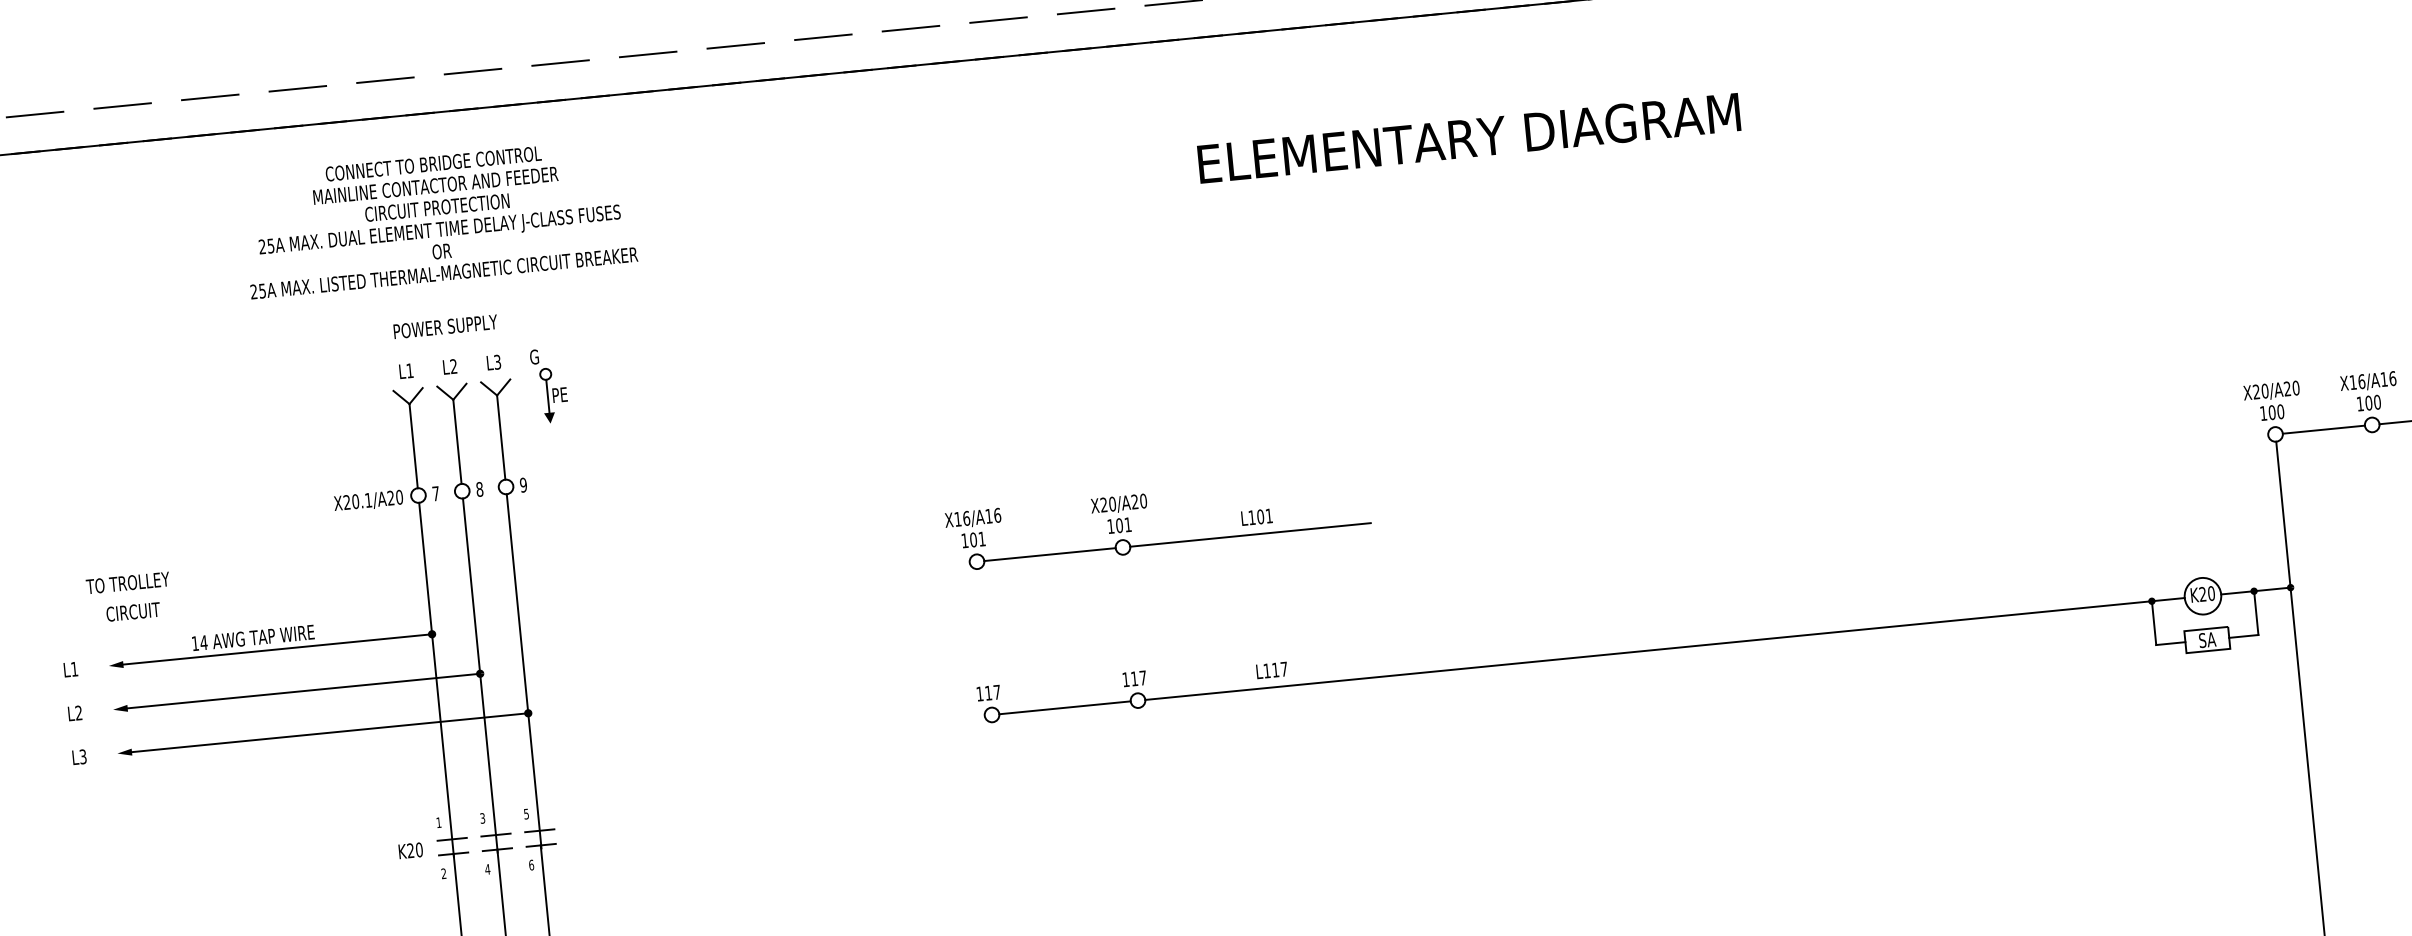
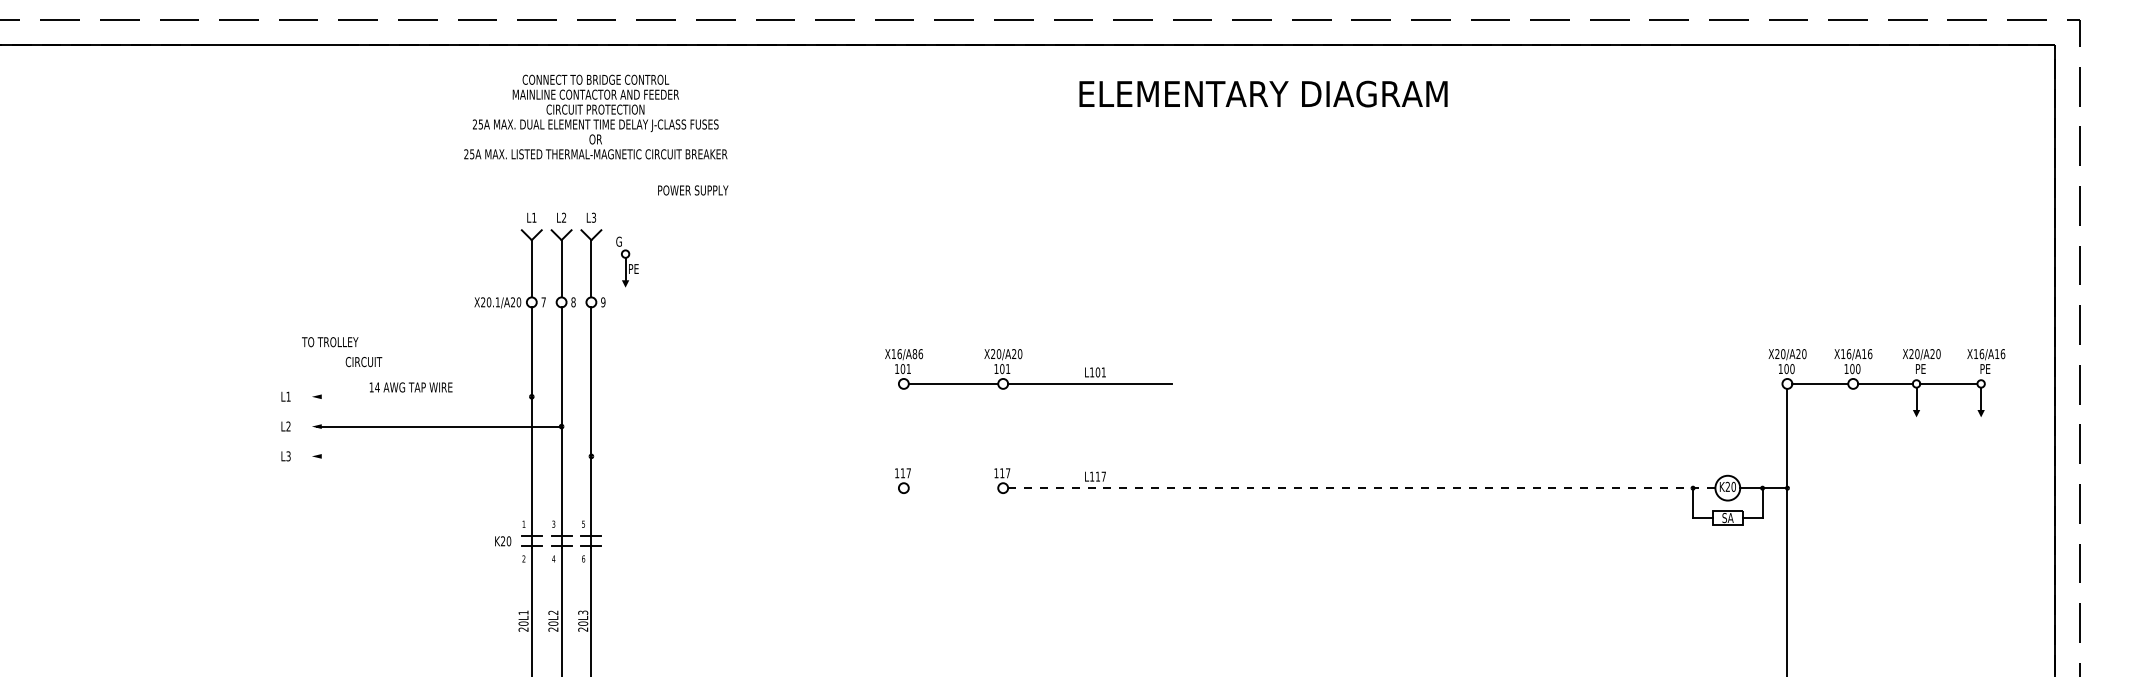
text: (1469, 137) -> (1263, 93), moved
text: (438, 217) -> (595, 116), moved
text: (445, 326) -> (693, 190), moved
part: (549, 384) -> (627, 261), moved
text: (988, 516) -> (914, 354), X16/A16 -> X16/A86
text: (132, 612) -> (363, 362), moved
line: (274, 649) -> (424, 396), removed
line: (1664, 649) -> (1361, 488), solid -> dashed
line: (1065, 708) -> (953, 488), removed
line: (327, 733) -> (454, 456), removed

